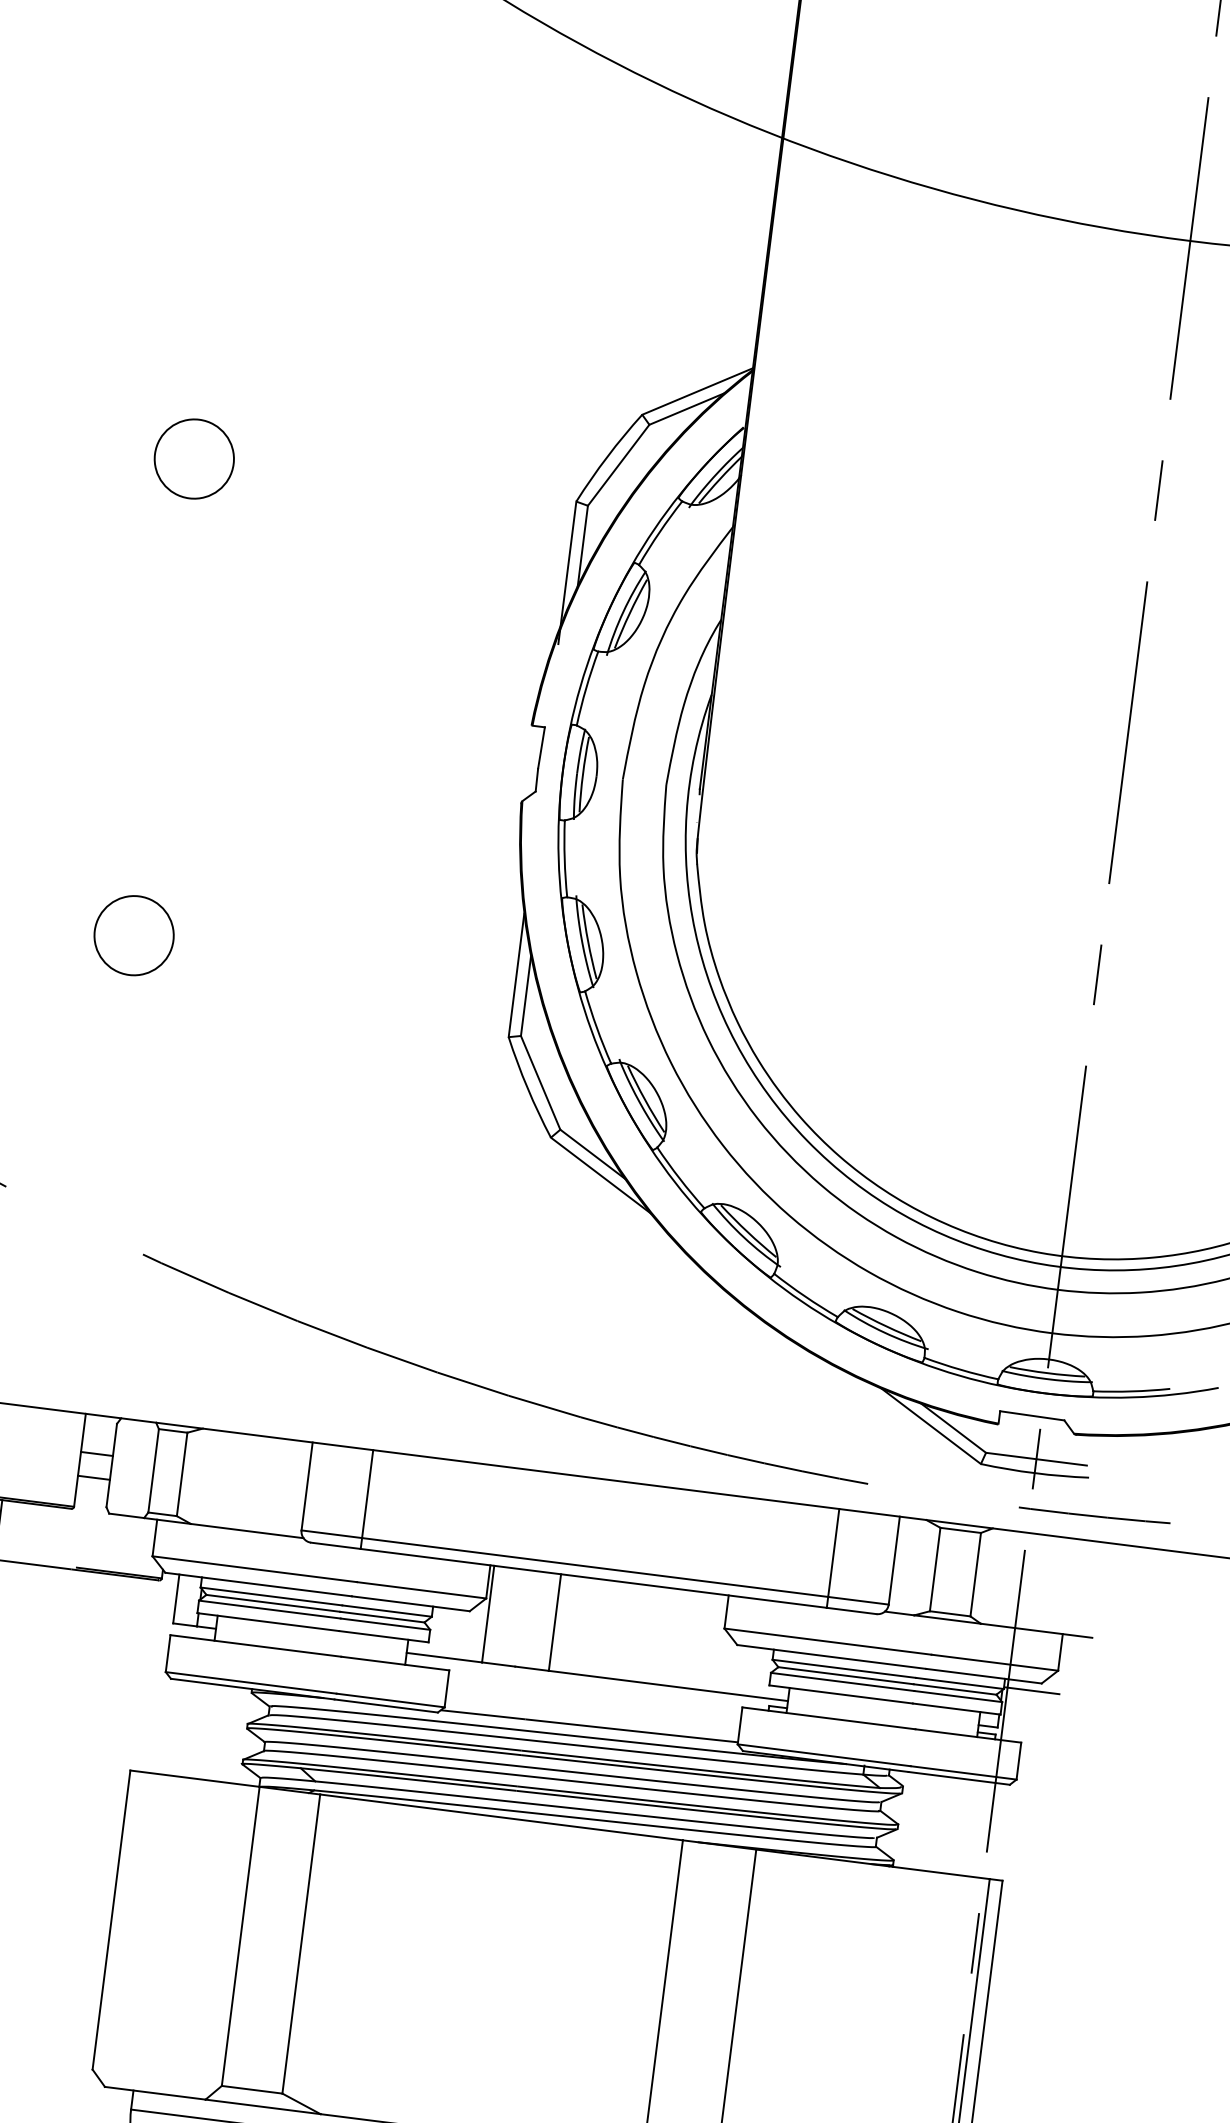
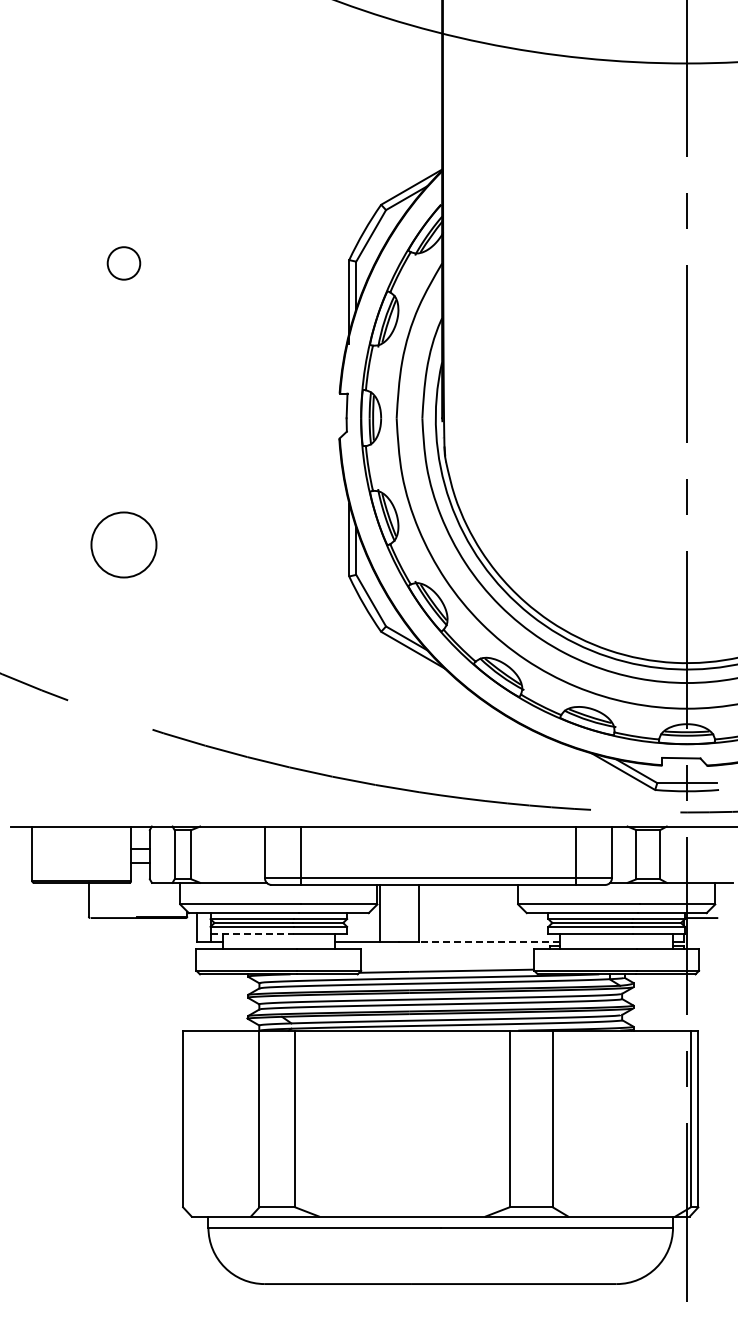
circle: (193, 459) -> (123, 263), size x0.7
circle: (133, 934) -> (123, 544), size x1.4
line: (268, 1622) -> (252, 934), solid -> dashed
line: (668, 1685) -> (489, 941), solid -> dashed

